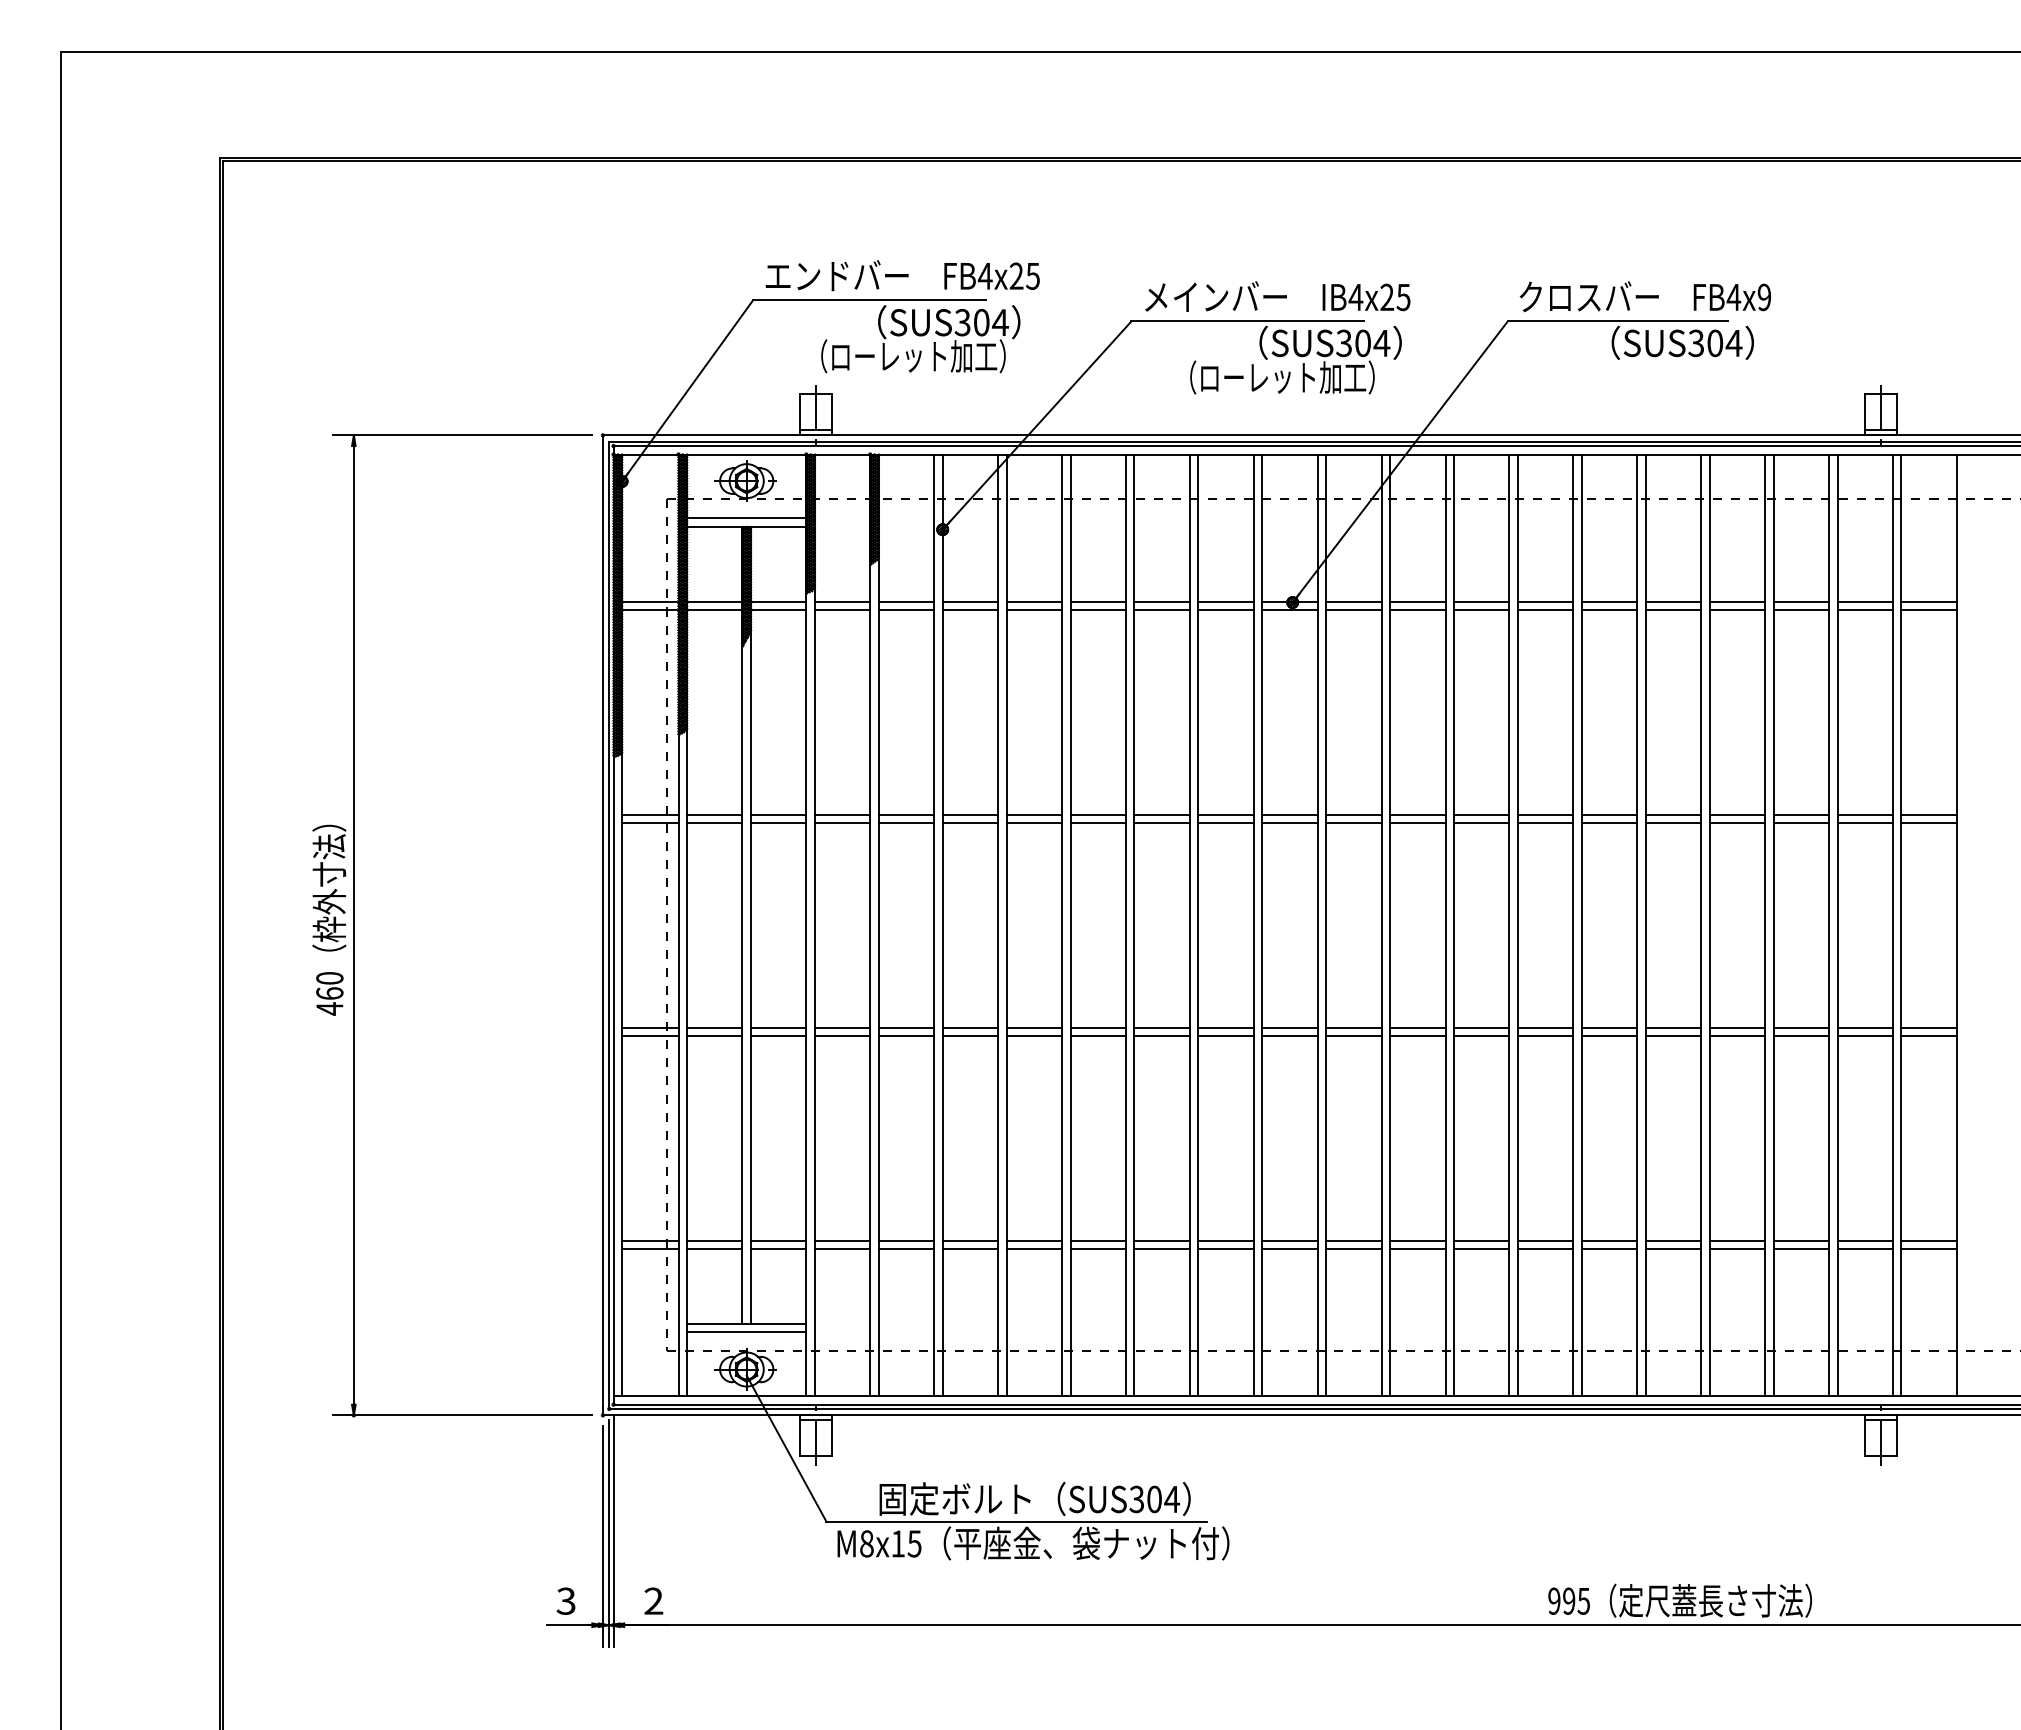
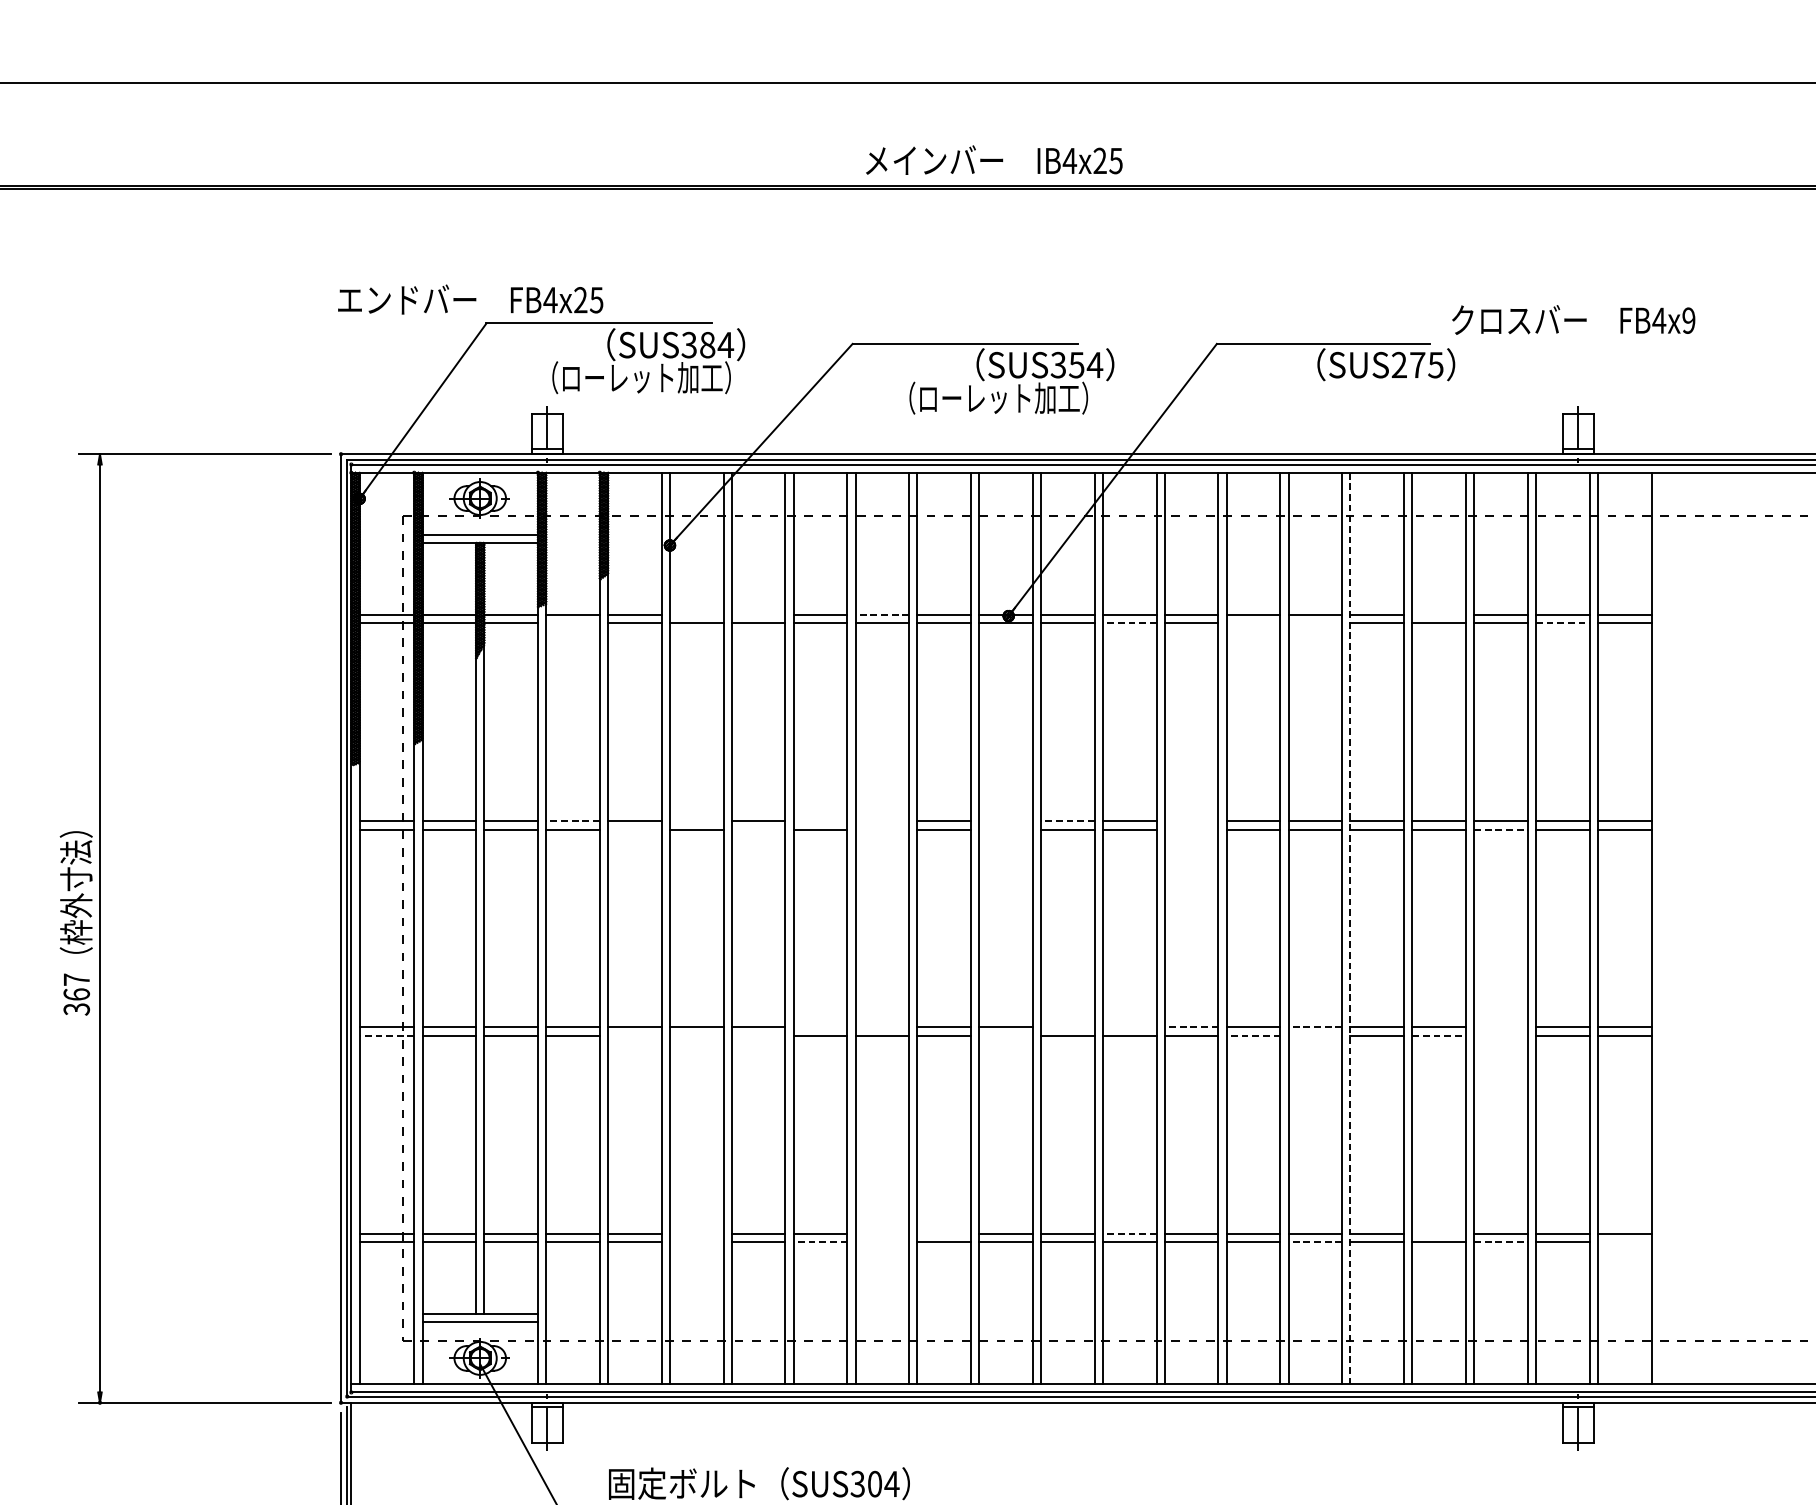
text: (902, 275) -> (470, 299), moved
text: (1277, 296) -> (993, 160), moved
text: (1644, 296) -> (1572, 319), moved
text: (981, 322) -> (707, 344), SUS304 -> SUS384
text: (1362, 343) -> (1076, 365), SUS304 -> SUS354
text: (1715, 343) -> (1417, 365), SUS304 -> SUS275
line: (970, 601) -> (696, 615), removed
line: (1034, 601) -> (758, 615), removed
line: (1162, 601) -> (882, 615), solid -> dashed
line: (1737, 601) -> (1439, 615), removed
line: (842, 610) -> (572, 623), removed
line: (1417, 610) -> (1129, 623), solid -> dashed
line: (1545, 610) -> (1253, 623), removed
line: (1609, 610) -> (1315, 623), removed
line: (1865, 610) -> (1563, 623), solid -> dashed
line: (842, 814) -> (572, 821), solid -> dashed
line: (970, 814) -> (696, 821), removed
line: (1097, 814) -> (819, 821), removed
line: (1161, 814) -> (881, 821), removed
line: (1289, 814) -> (1005, 821), removed
line: (1353, 814) -> (1067, 821), solid -> dashed
line: (1481, 814) -> (1191, 821), removed
line: (906, 823) -> (634, 829), removed
line: (1034, 823) -> (758, 829), removed
line: (1161, 823) -> (881, 829), removed
line: (1289, 823) -> (1005, 829), removed
line: (1481, 823) -> (1191, 829), removed
line: (1801, 823) -> (1501, 829), solid -> dashed
line: (1645, 925) -> (1350, 928), solid -> dashed
text: (329, 993) -> (76, 994), 460 -> 367
line: (1097, 1027) -> (819, 1027), removed
line: (1161, 1027) -> (881, 1027), removed
line: (1353, 1027) -> (1067, 1027), removed
line: (1417, 1027) -> (1129, 1027), removed
line: (1481, 1027) -> (1191, 1027), solid -> dashed
line: (1609, 1027) -> (1315, 1027), solid -> dashed
line: (1800, 1027) -> (1500, 1027), removed
line: (649, 1036) -> (386, 1036), solid -> dashed
line: (906, 1036) -> (634, 1036), removed
line: (970, 1036) -> (696, 1036), removed
line: (1034, 1036) -> (758, 1036), removed
line: (1289, 1036) -> (1005, 1036), removed
line: (1545, 1036) -> (1253, 1036), solid -> dashed
line: (1609, 1036) -> (1315, 1036), removed
line: (1737, 1036) -> (1439, 1036), solid -> dashed
line: (1800, 1036) -> (1500, 1036), removed
line: (970, 1240) -> (696, 1233), removed
line: (1161, 1240) -> (881, 1233), removed
line: (1225, 1240) -> (943, 1233), removed
line: (1417, 1240) -> (1129, 1233), solid -> dashed
line: (1737, 1240) -> (1439, 1233), removed
line: (970, 1249) -> (696, 1242), removed
line: (1098, 1249) -> (820, 1242), solid -> dashed
line: (1161, 1249) -> (881, 1242), removed
line: (1609, 1249) -> (1315, 1242), solid -> dashed
line: (1801, 1249) -> (1501, 1242), solid -> dashed
line: (1928, 1249) -> (1624, 1242), removed

